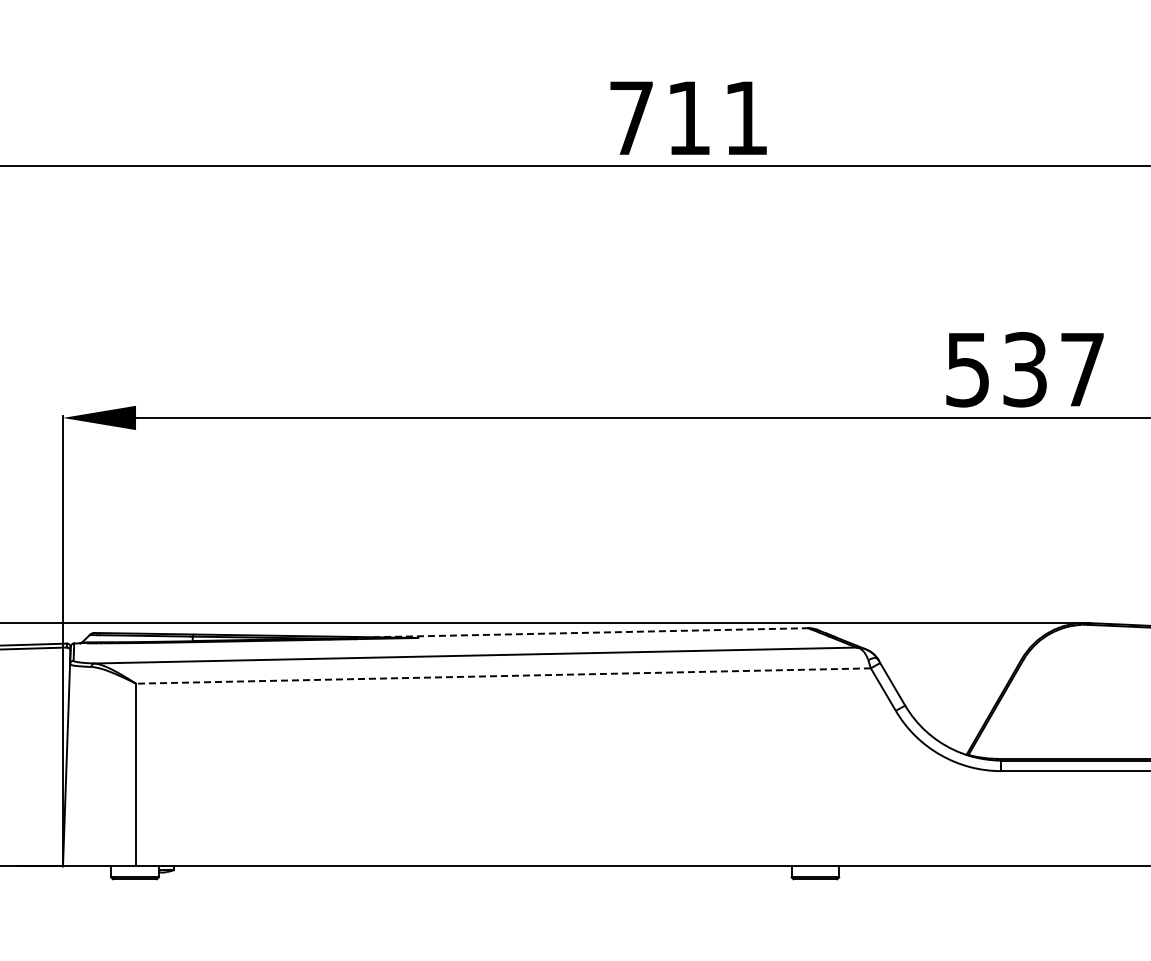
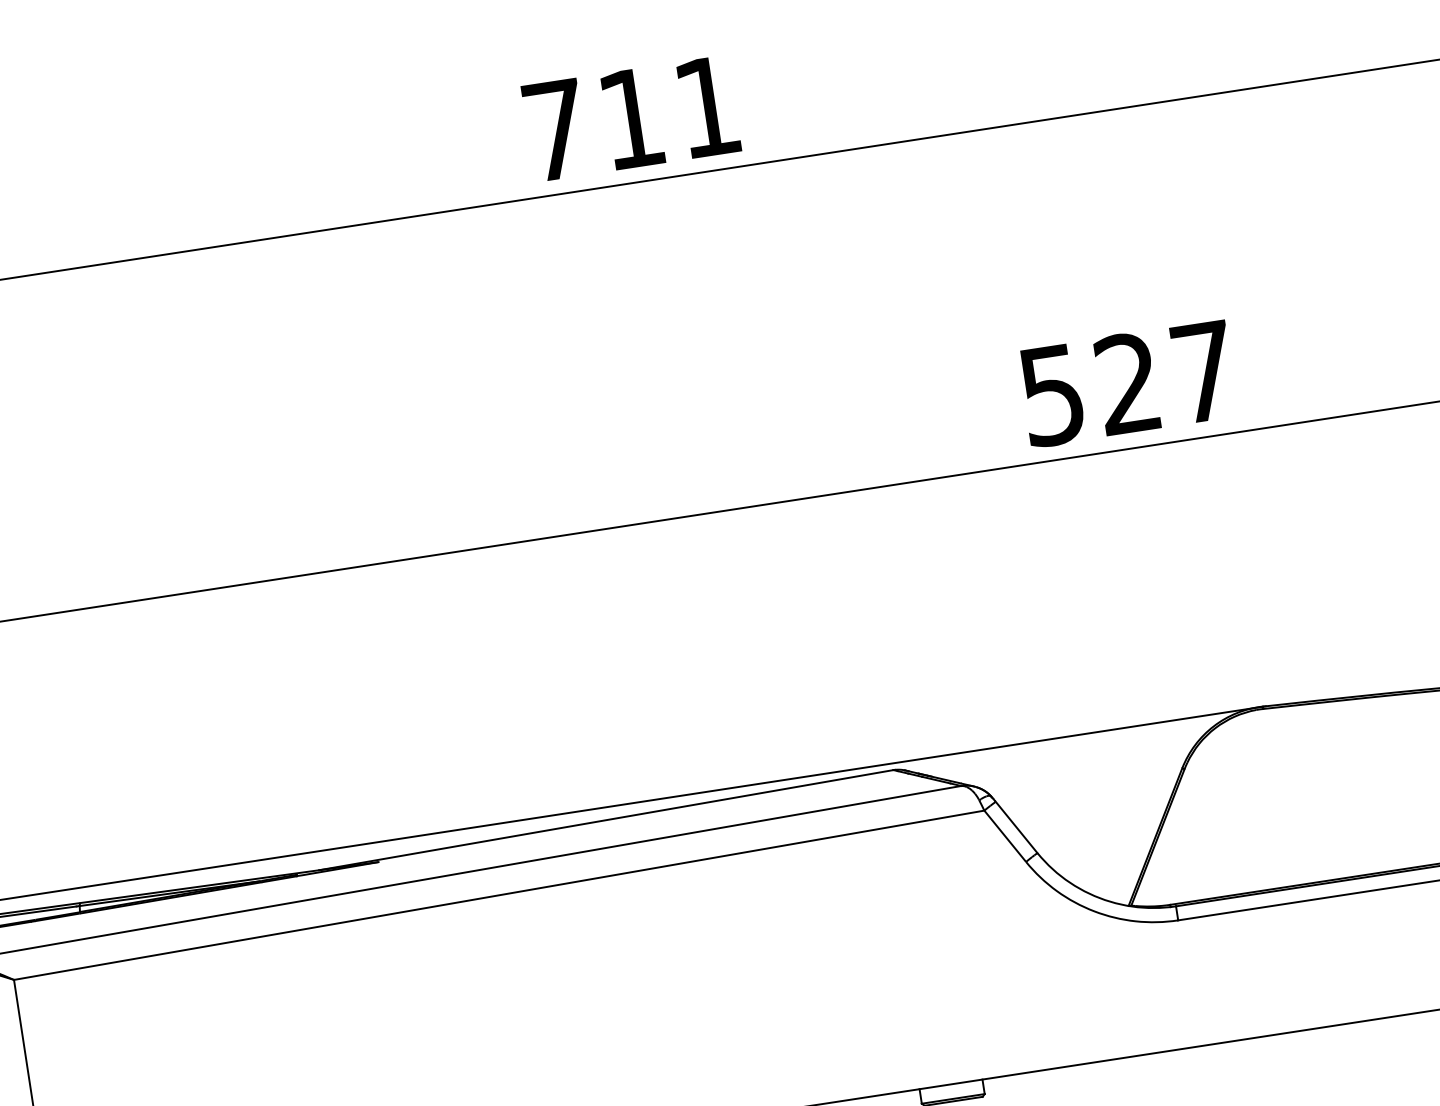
text: (1024, 369) -> (1127, 383), 537 -> 527
line: (591, 632) -> (606, 819), dashed -> solid
line: (503, 676) -> (499, 895), dashed -> solid

